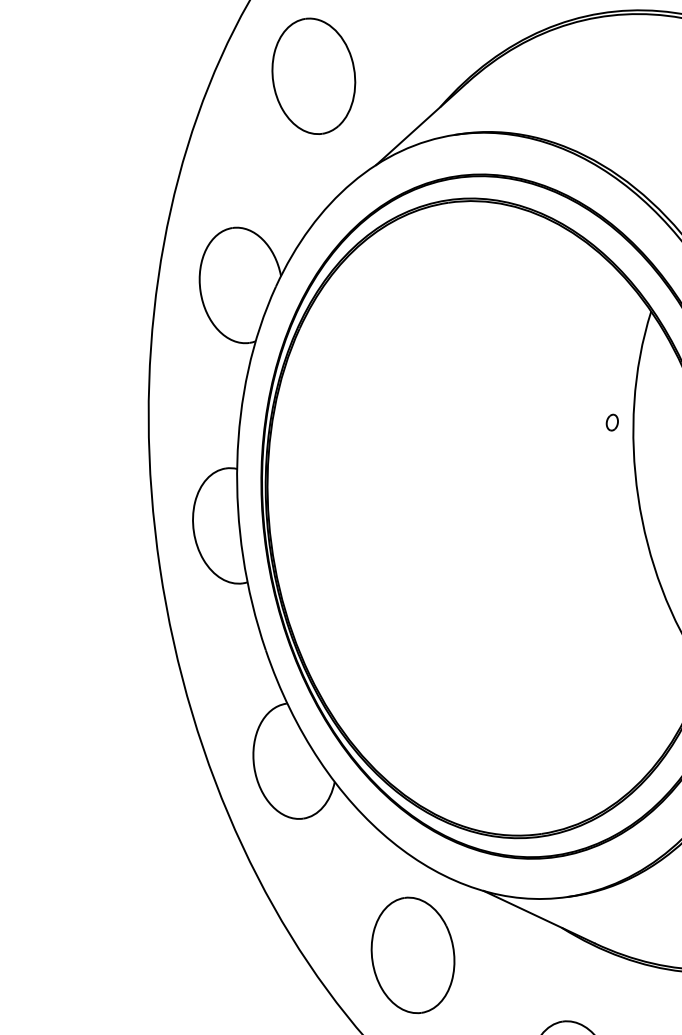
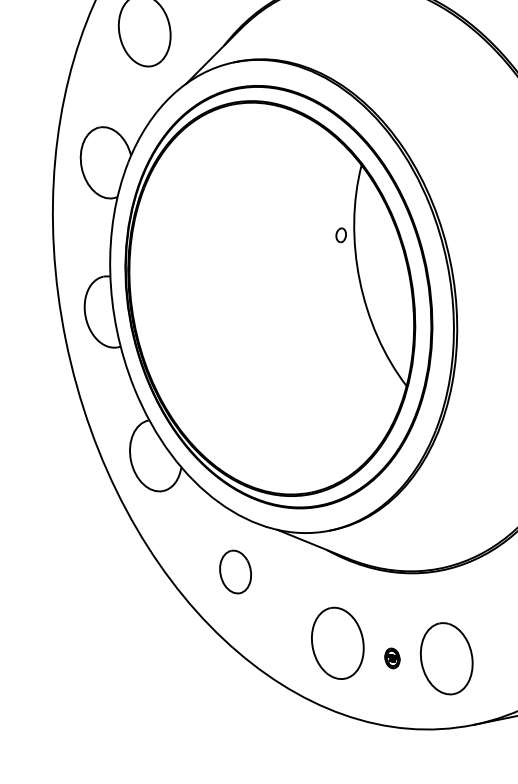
part: (612, 422) -> (341, 235), size x1.4
part: (412, 954) -> (235, 571), size x0.6

